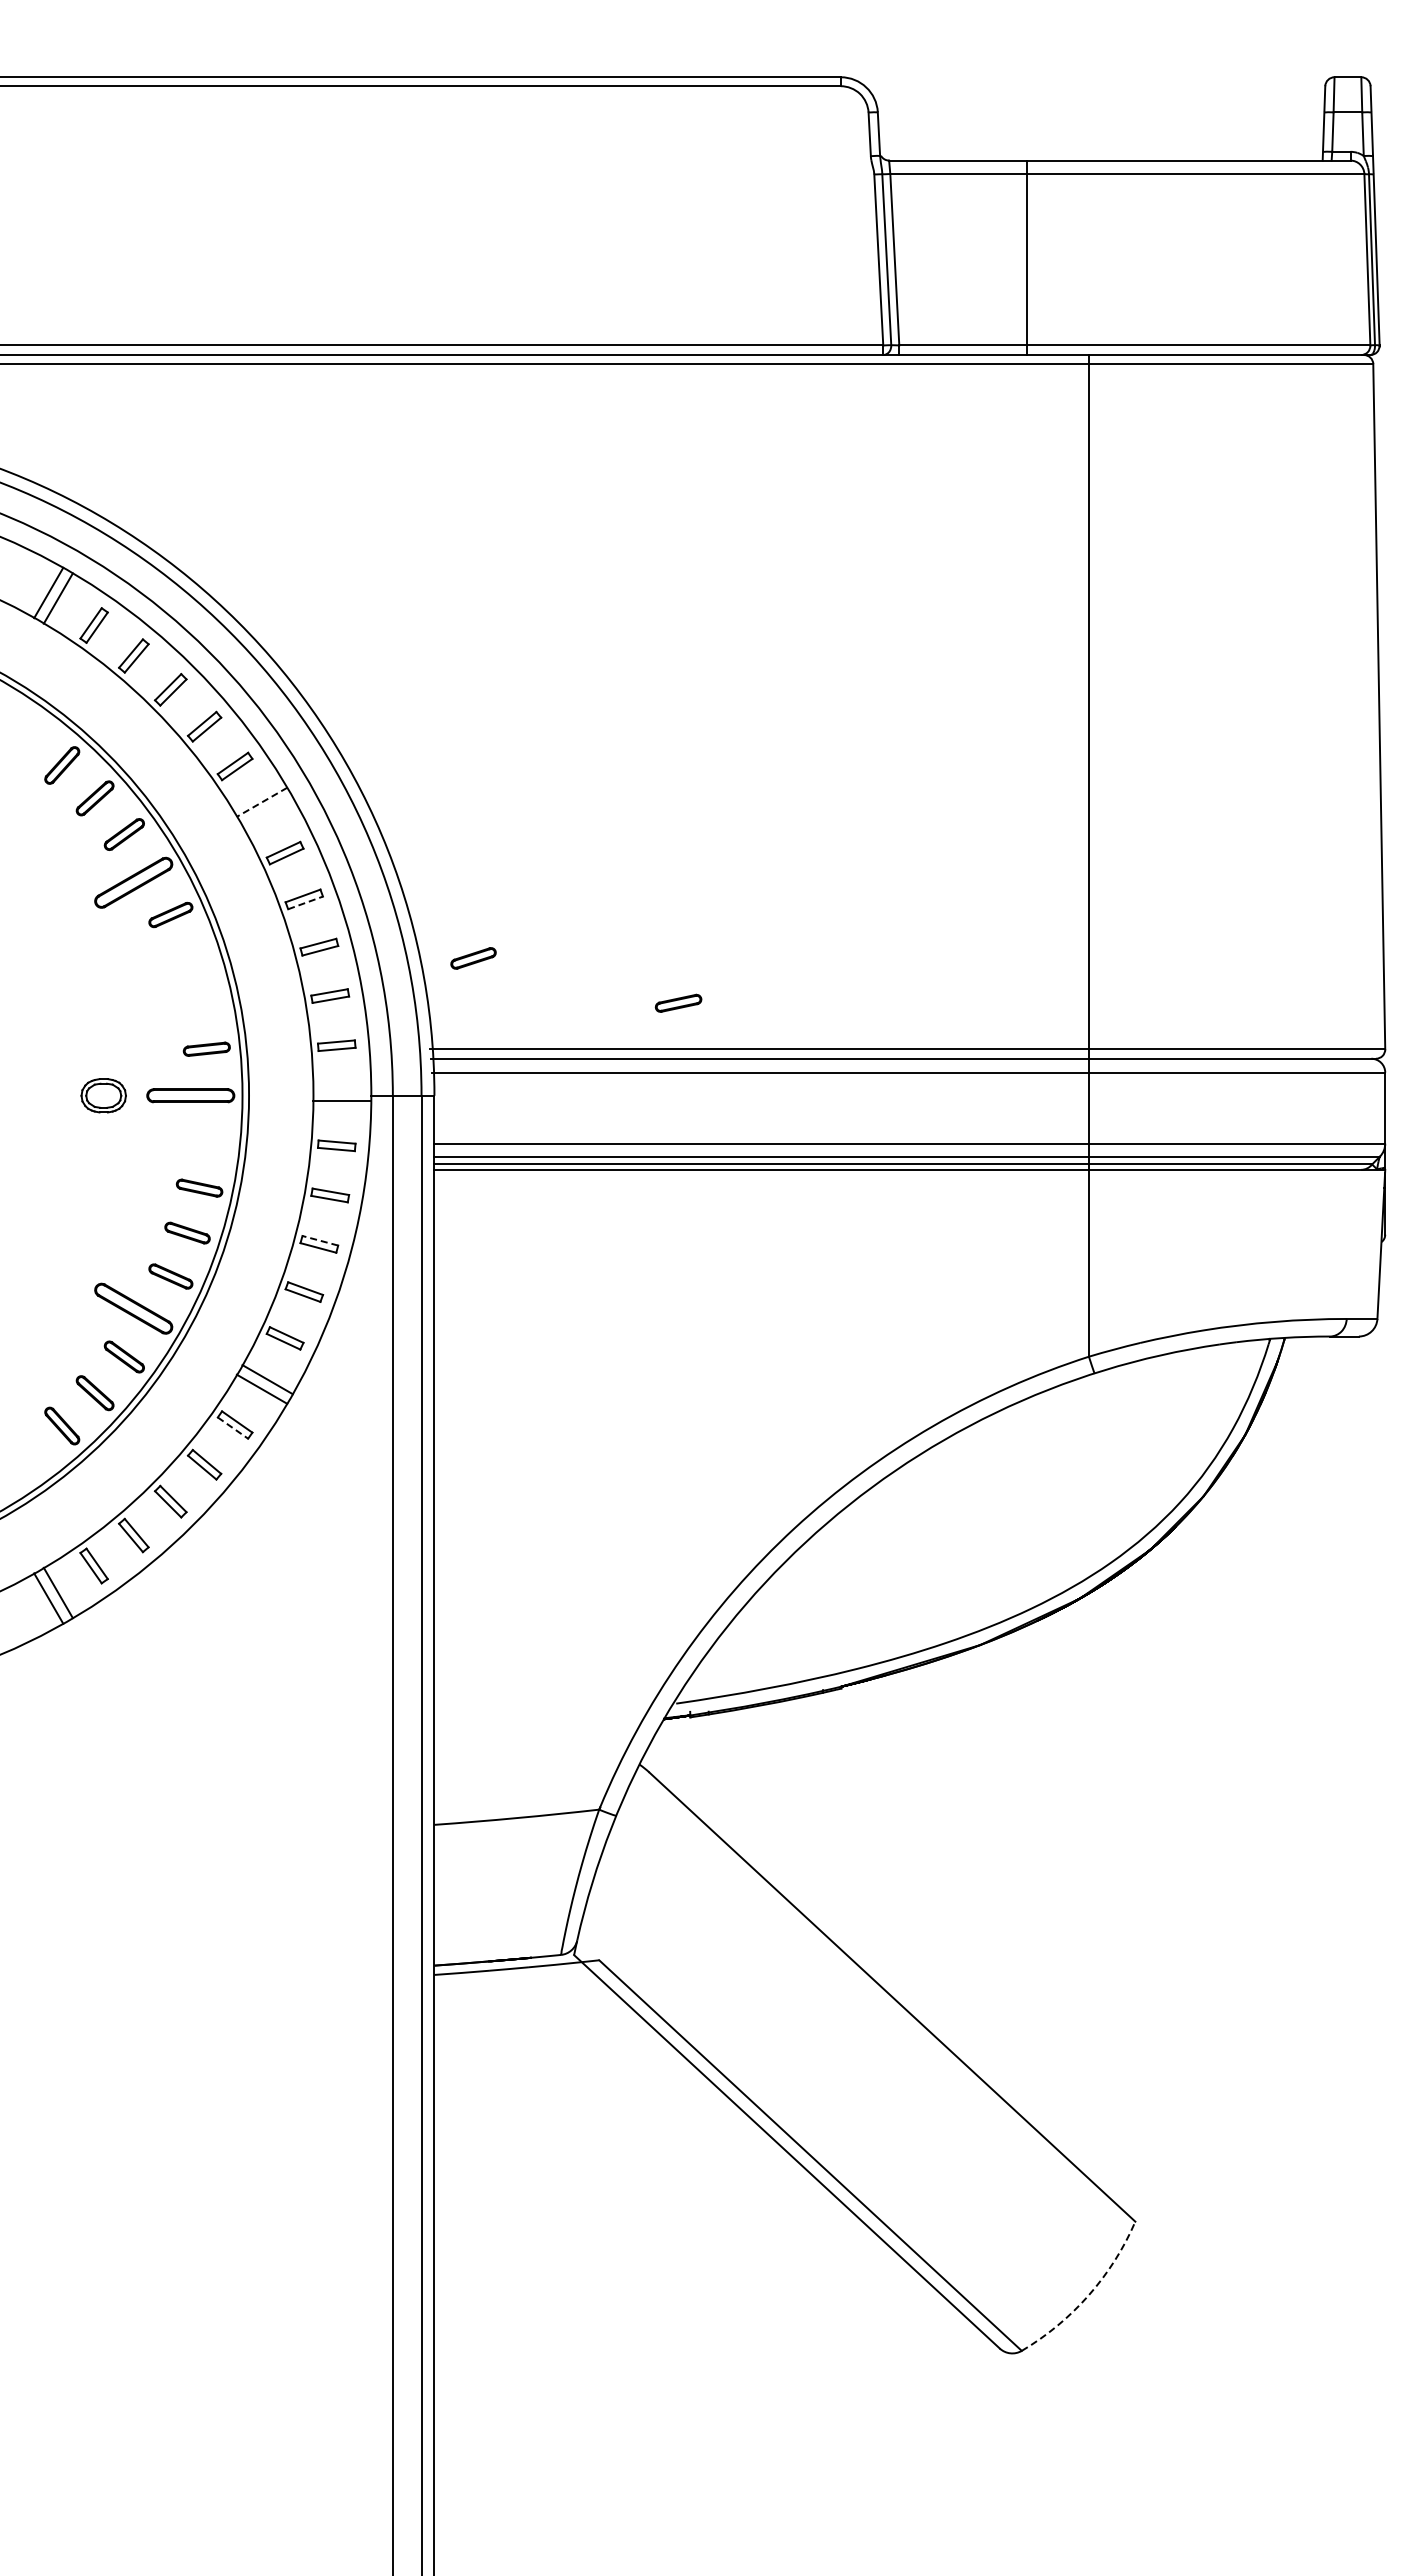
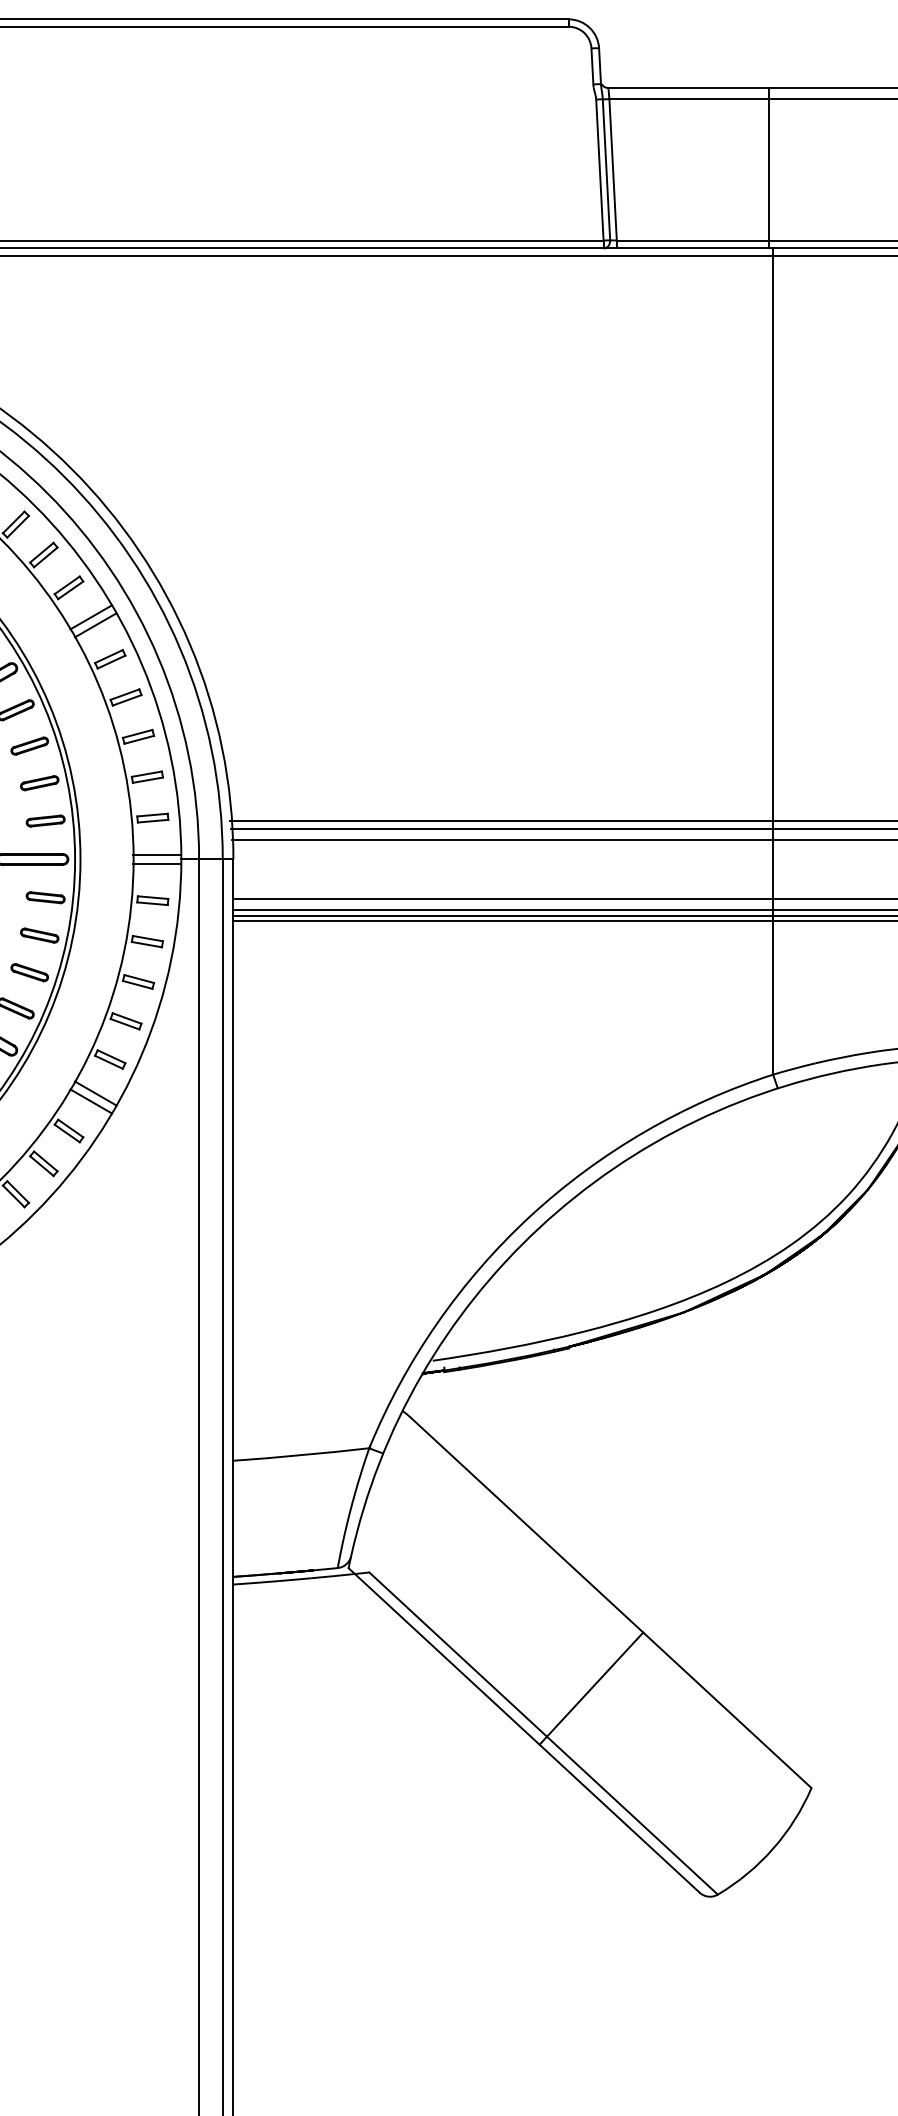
line: (1027, 257) -> (769, 168), moved
line: (261, 802) -> (90, 617), dashed -> solid
line: (267, 811) -> (95, 624), added
line: (305, 902) -> (127, 700), dashed -> solid
part: (473, 958) -> (29, 746), moved
part: (678, 1002) -> (39, 782), moved
line: (342, 1090) -> (157, 855), added
part: (206, 1141) -> (45, 897), added
line: (320, 1240) -> (139, 978), dashed -> solid
line: (233, 1428) -> (67, 1133), dashed -> solid
line: (868, 2101) -> (591, 1688), added
arc: (1088, 2295) -> (772, 1848), dashed -> solid

